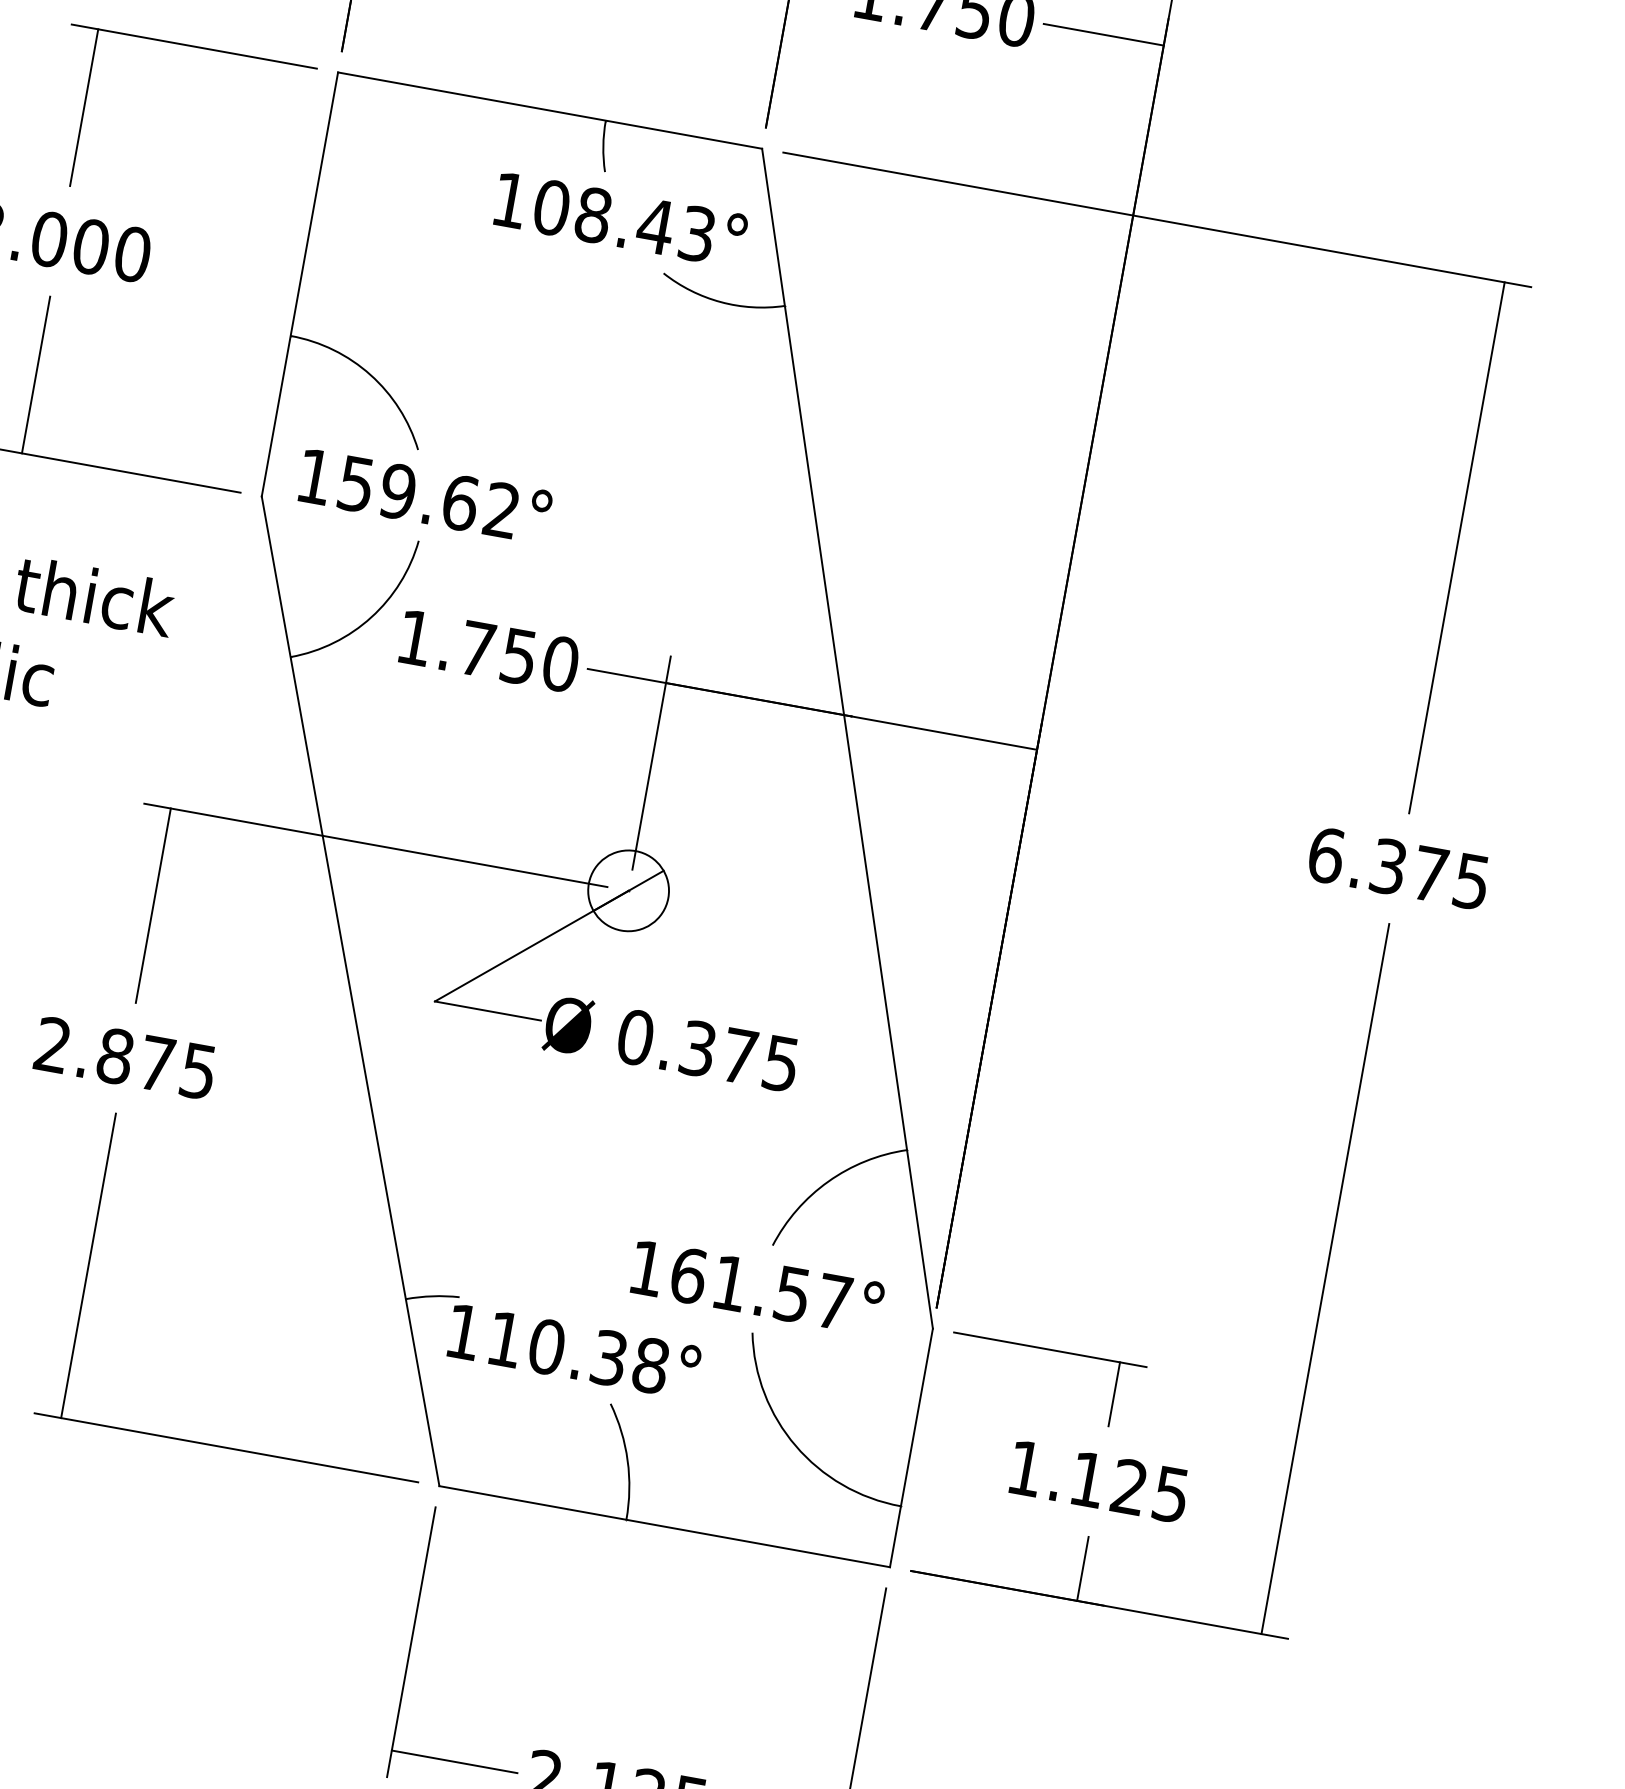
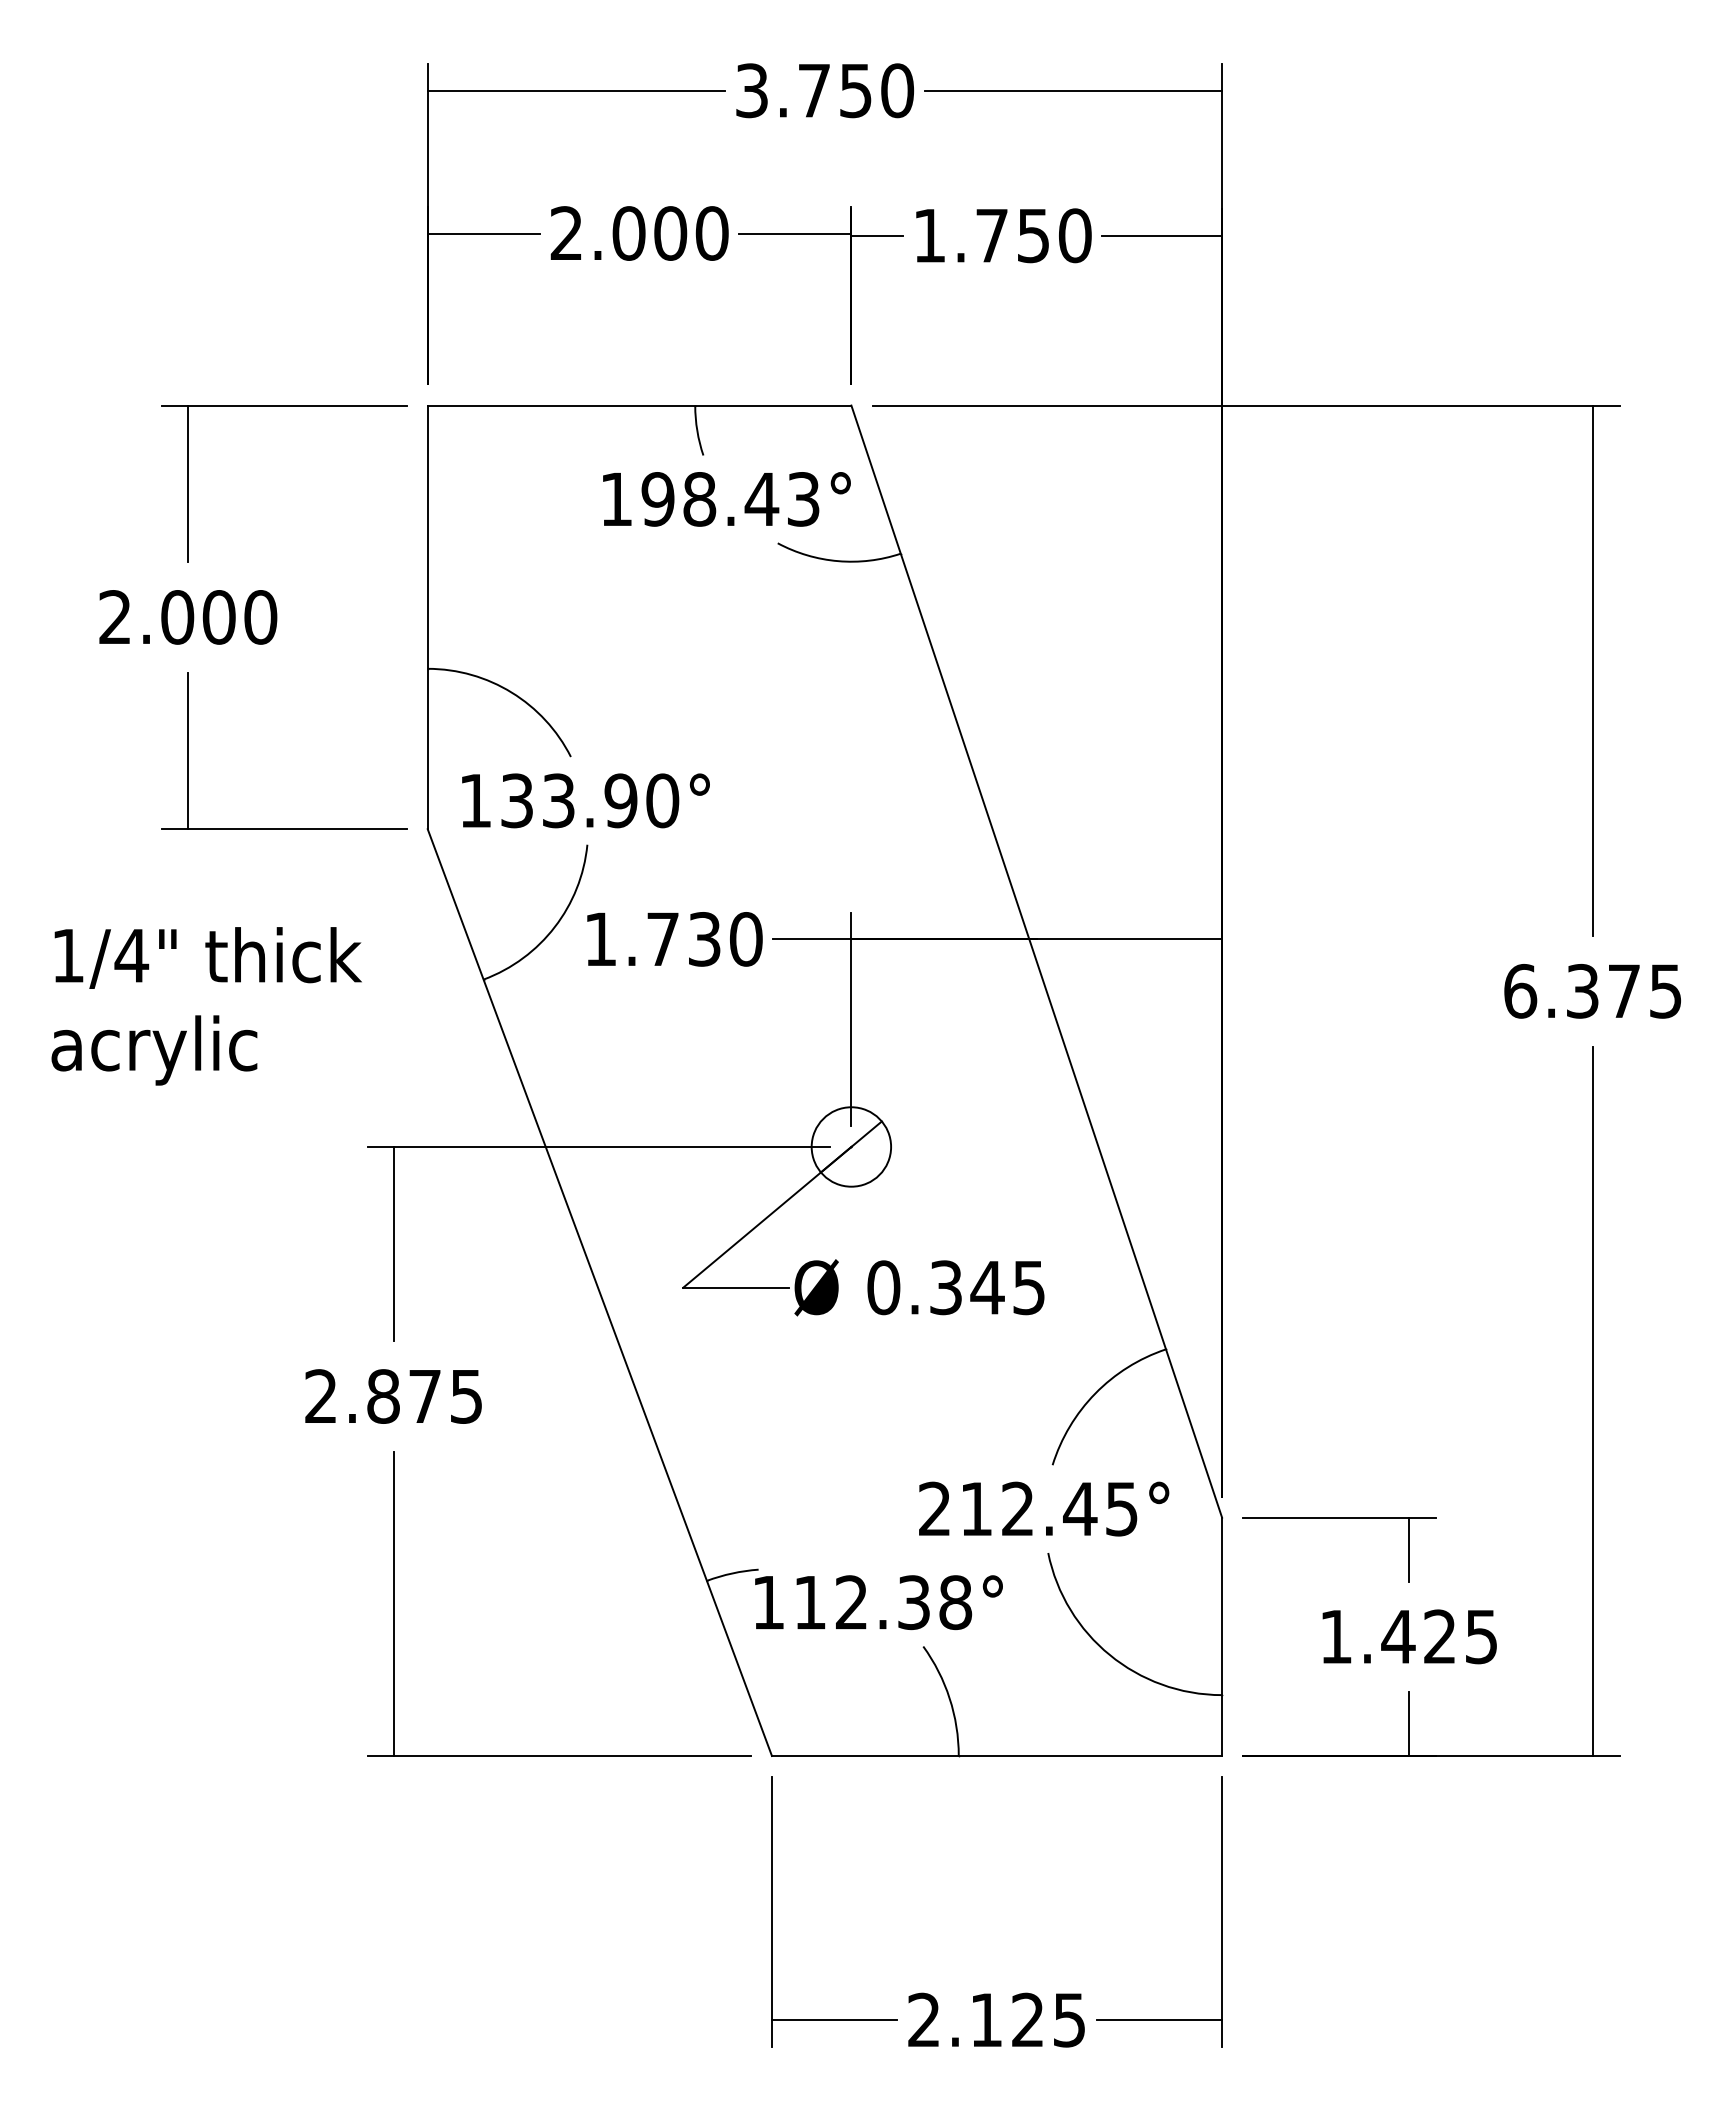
text: (551, 207) -> (657, 499), 108.43° -> 198.43°
text: (429, 497) -> (590, 800), 159.62° -> 133.90°
text: (518, 656) -> (704, 939), 1.750 -> 1.730
text: (739, 1056) -> (987, 1287), 0.375 -> 0.345
text: (740, 1284) -> (1028, 1508), 161.57° -> 212.45°
text: (546, 1346) -> (851, 1602), 110.38° -> 112.38°
text: (1088, 1479) -> (1398, 1636), 1.125 -> 1.425

